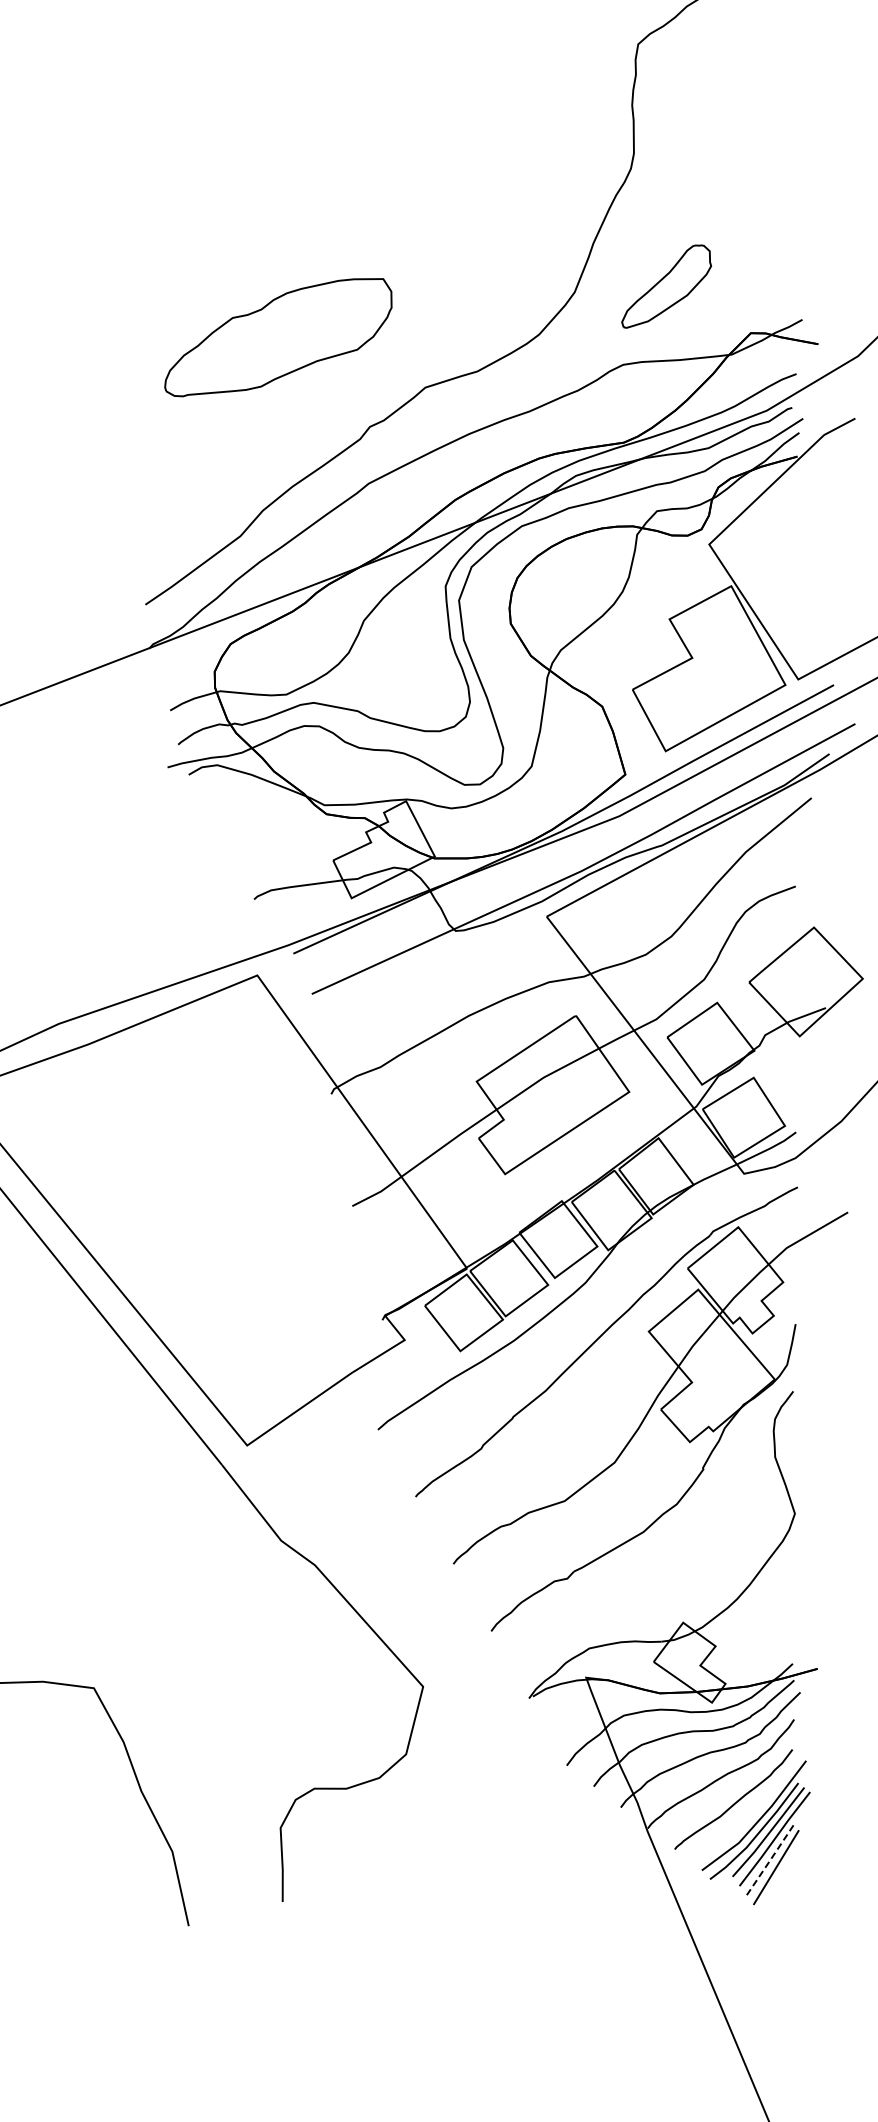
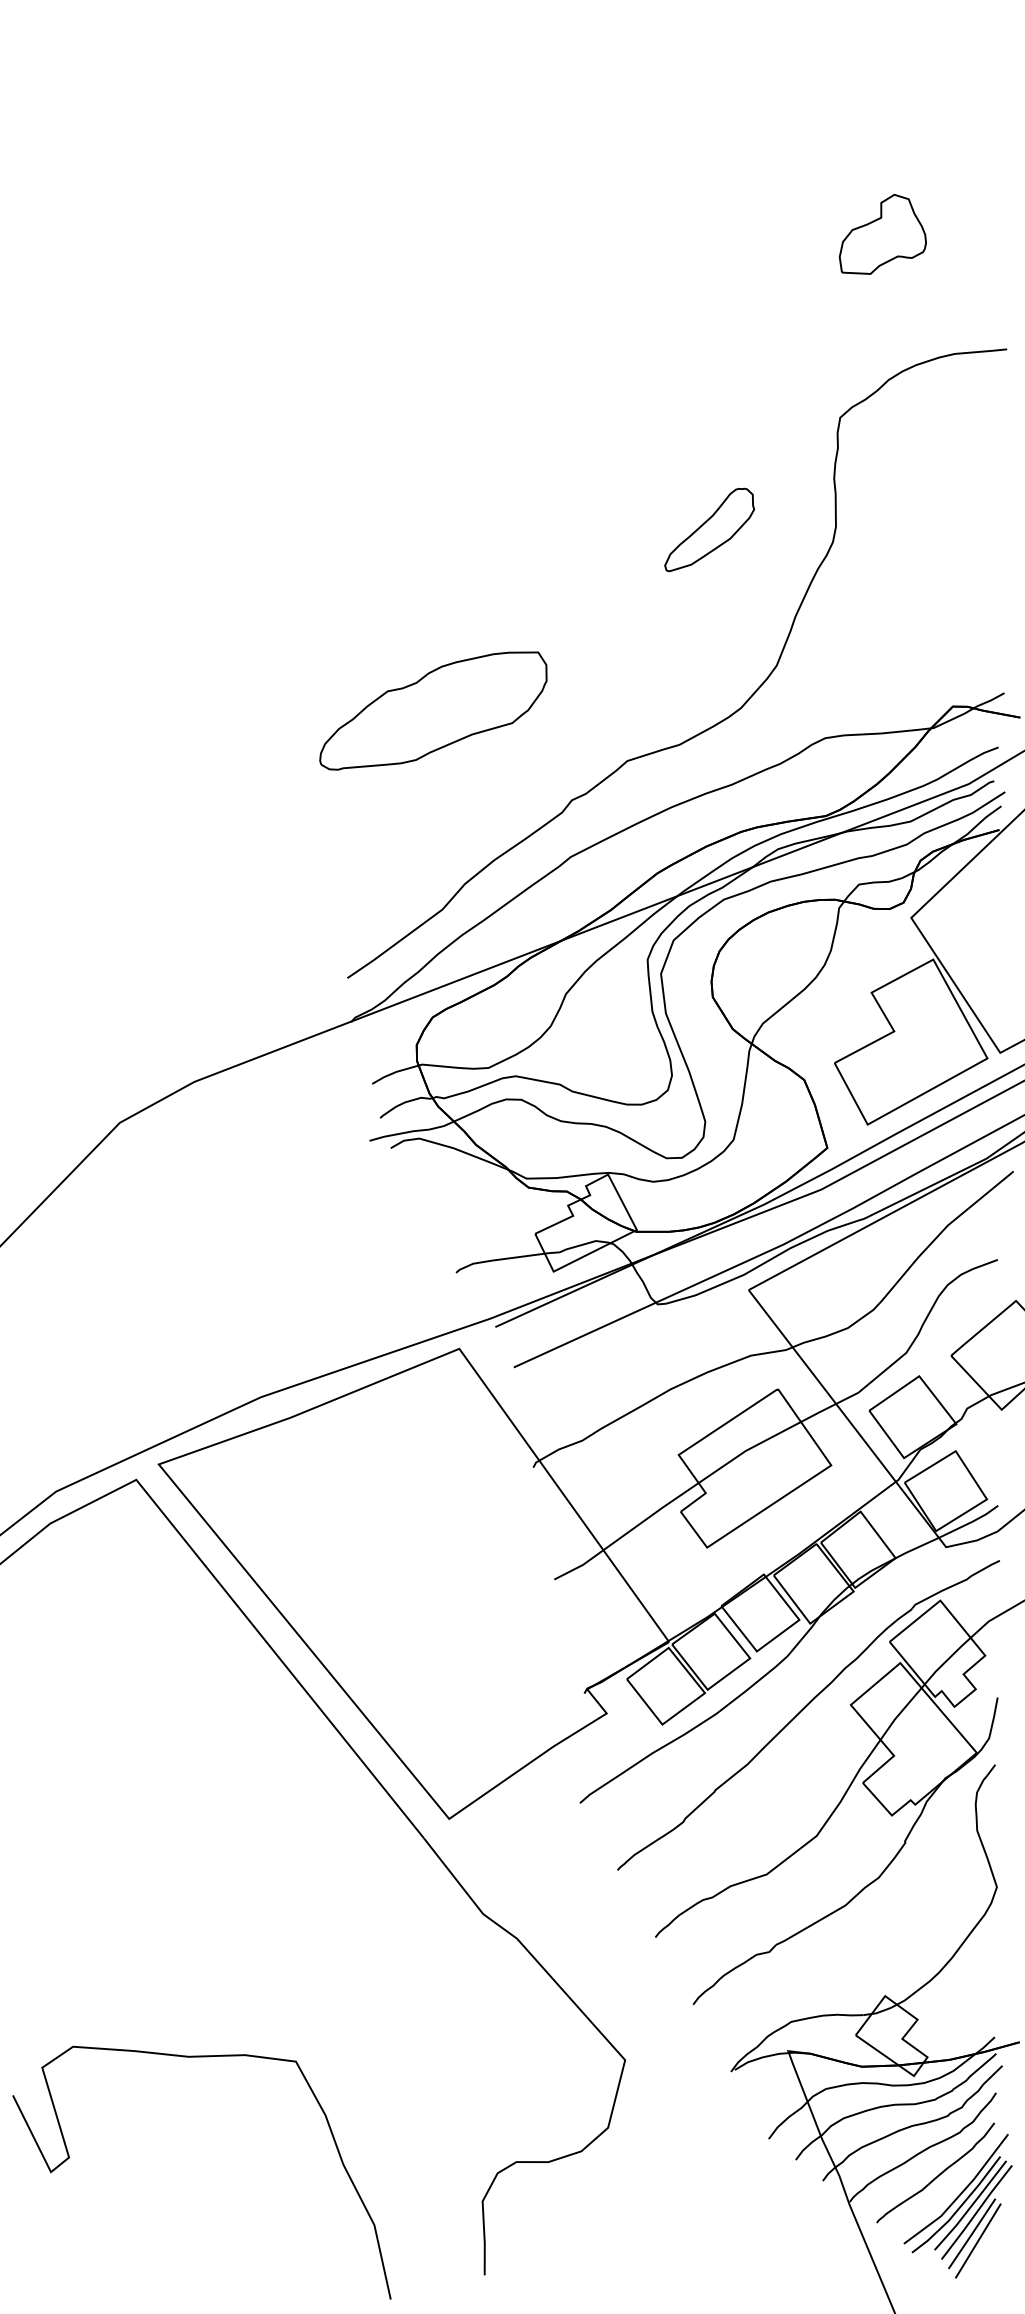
part: (666, 286) -> (709, 529), moved
part: (278, 337) -> (433, 710), moved
line: (770, 1861) -> (972, 2234), dashed -> solid

